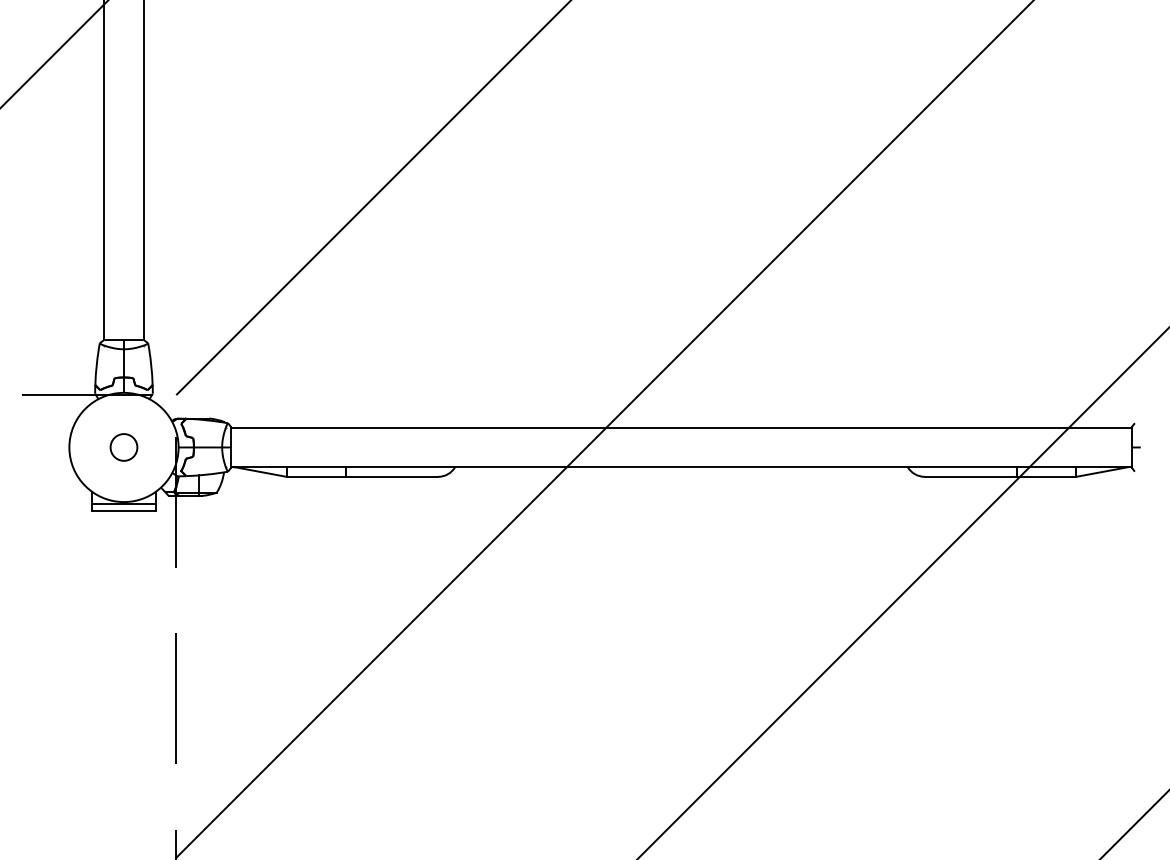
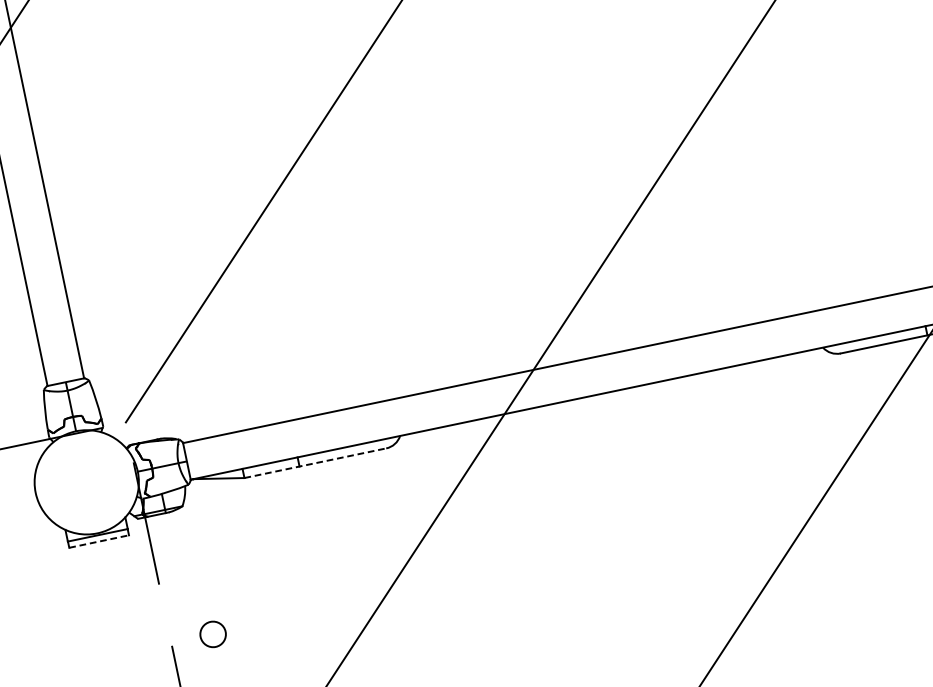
circle: (123, 447) -> (212, 634), moved
line: (362, 476) -> (315, 462), solid -> dashed
line: (124, 510) -> (99, 541), solid -> dashed

